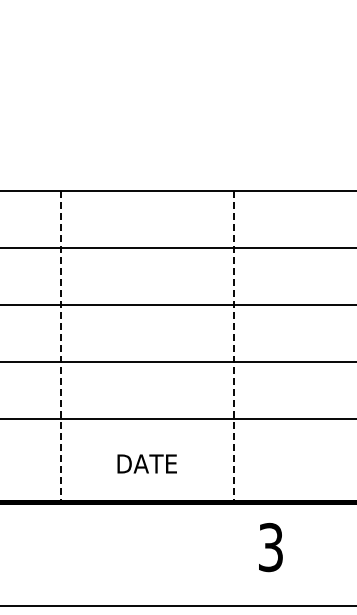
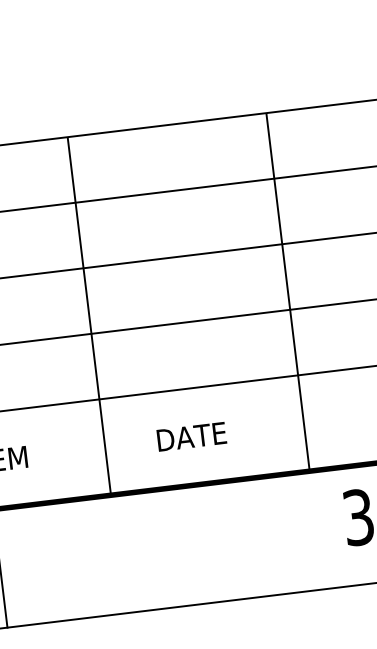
line: (60, 346) -> (88, 315), dashed -> solid
line: (233, 346) -> (287, 291), dashed -> solid
text: (146, 463) -> (190, 436), moved

